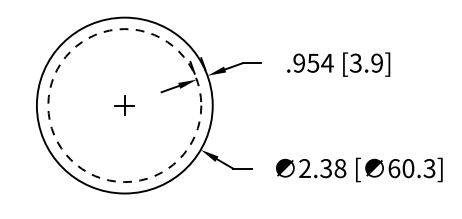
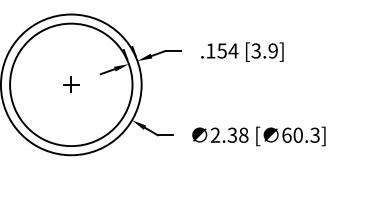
text: (298, 62) -> (210, 50), .954 -> .154
circle: (125, 105) -> (71, 84), dashed -> solid

